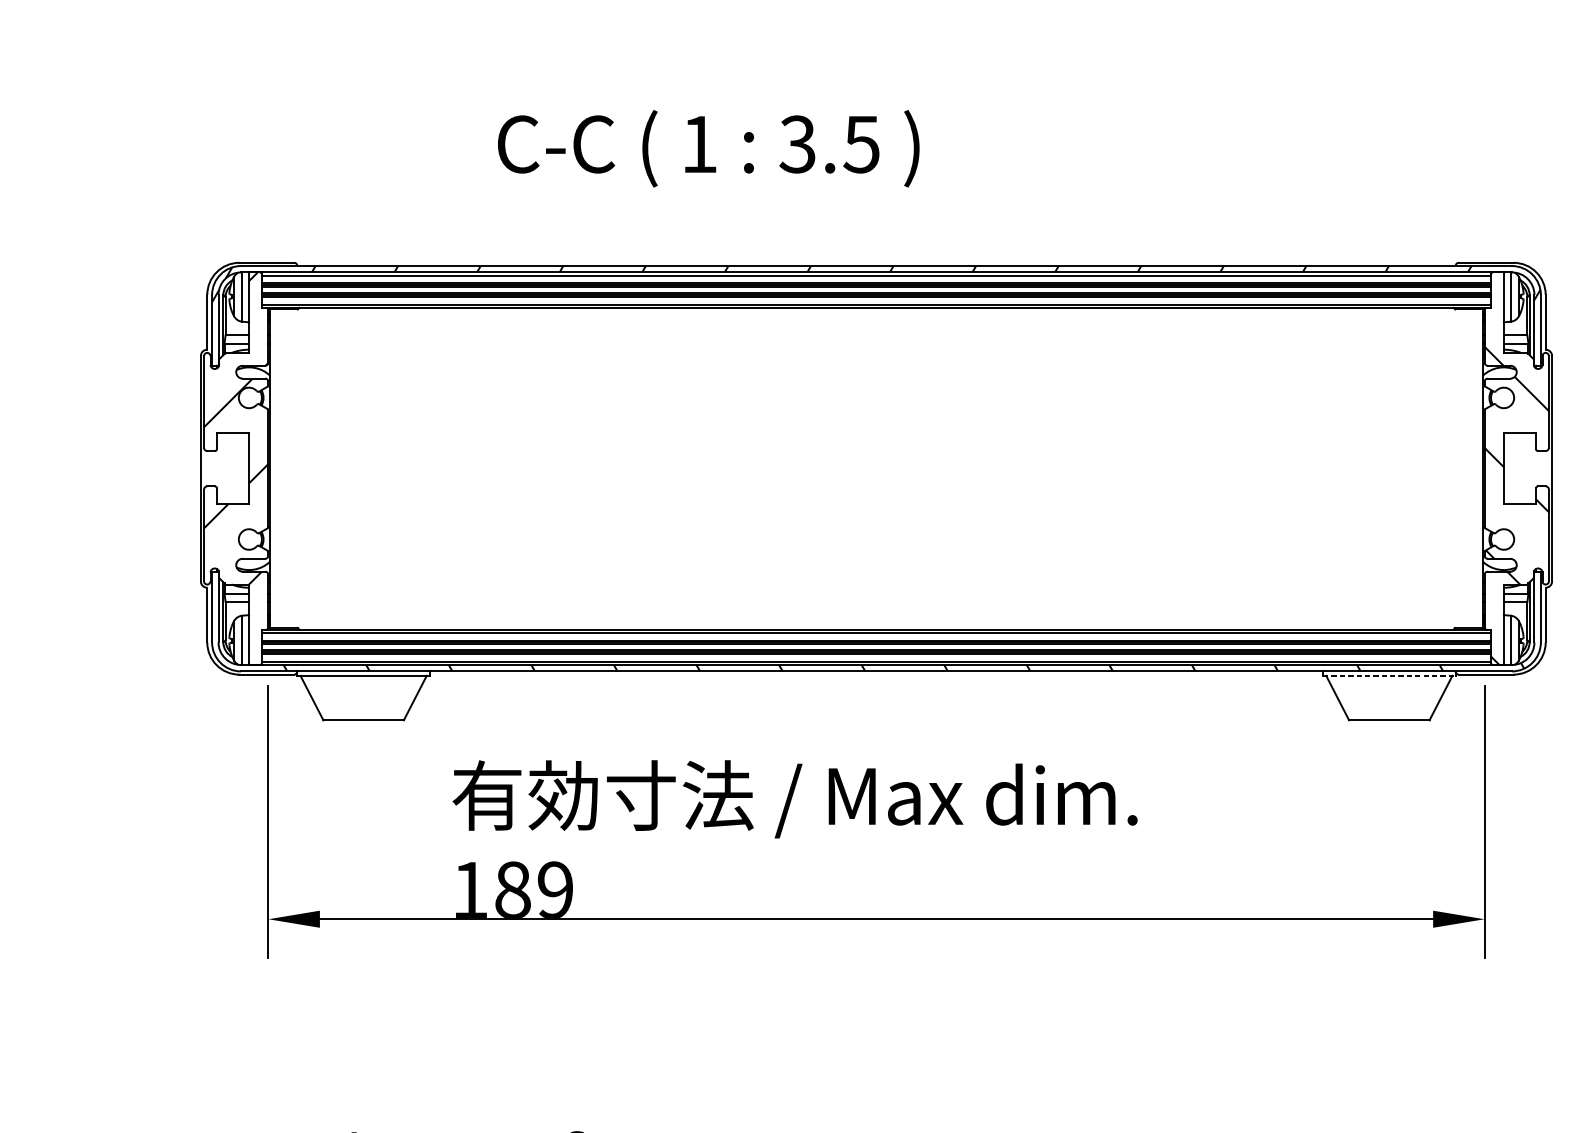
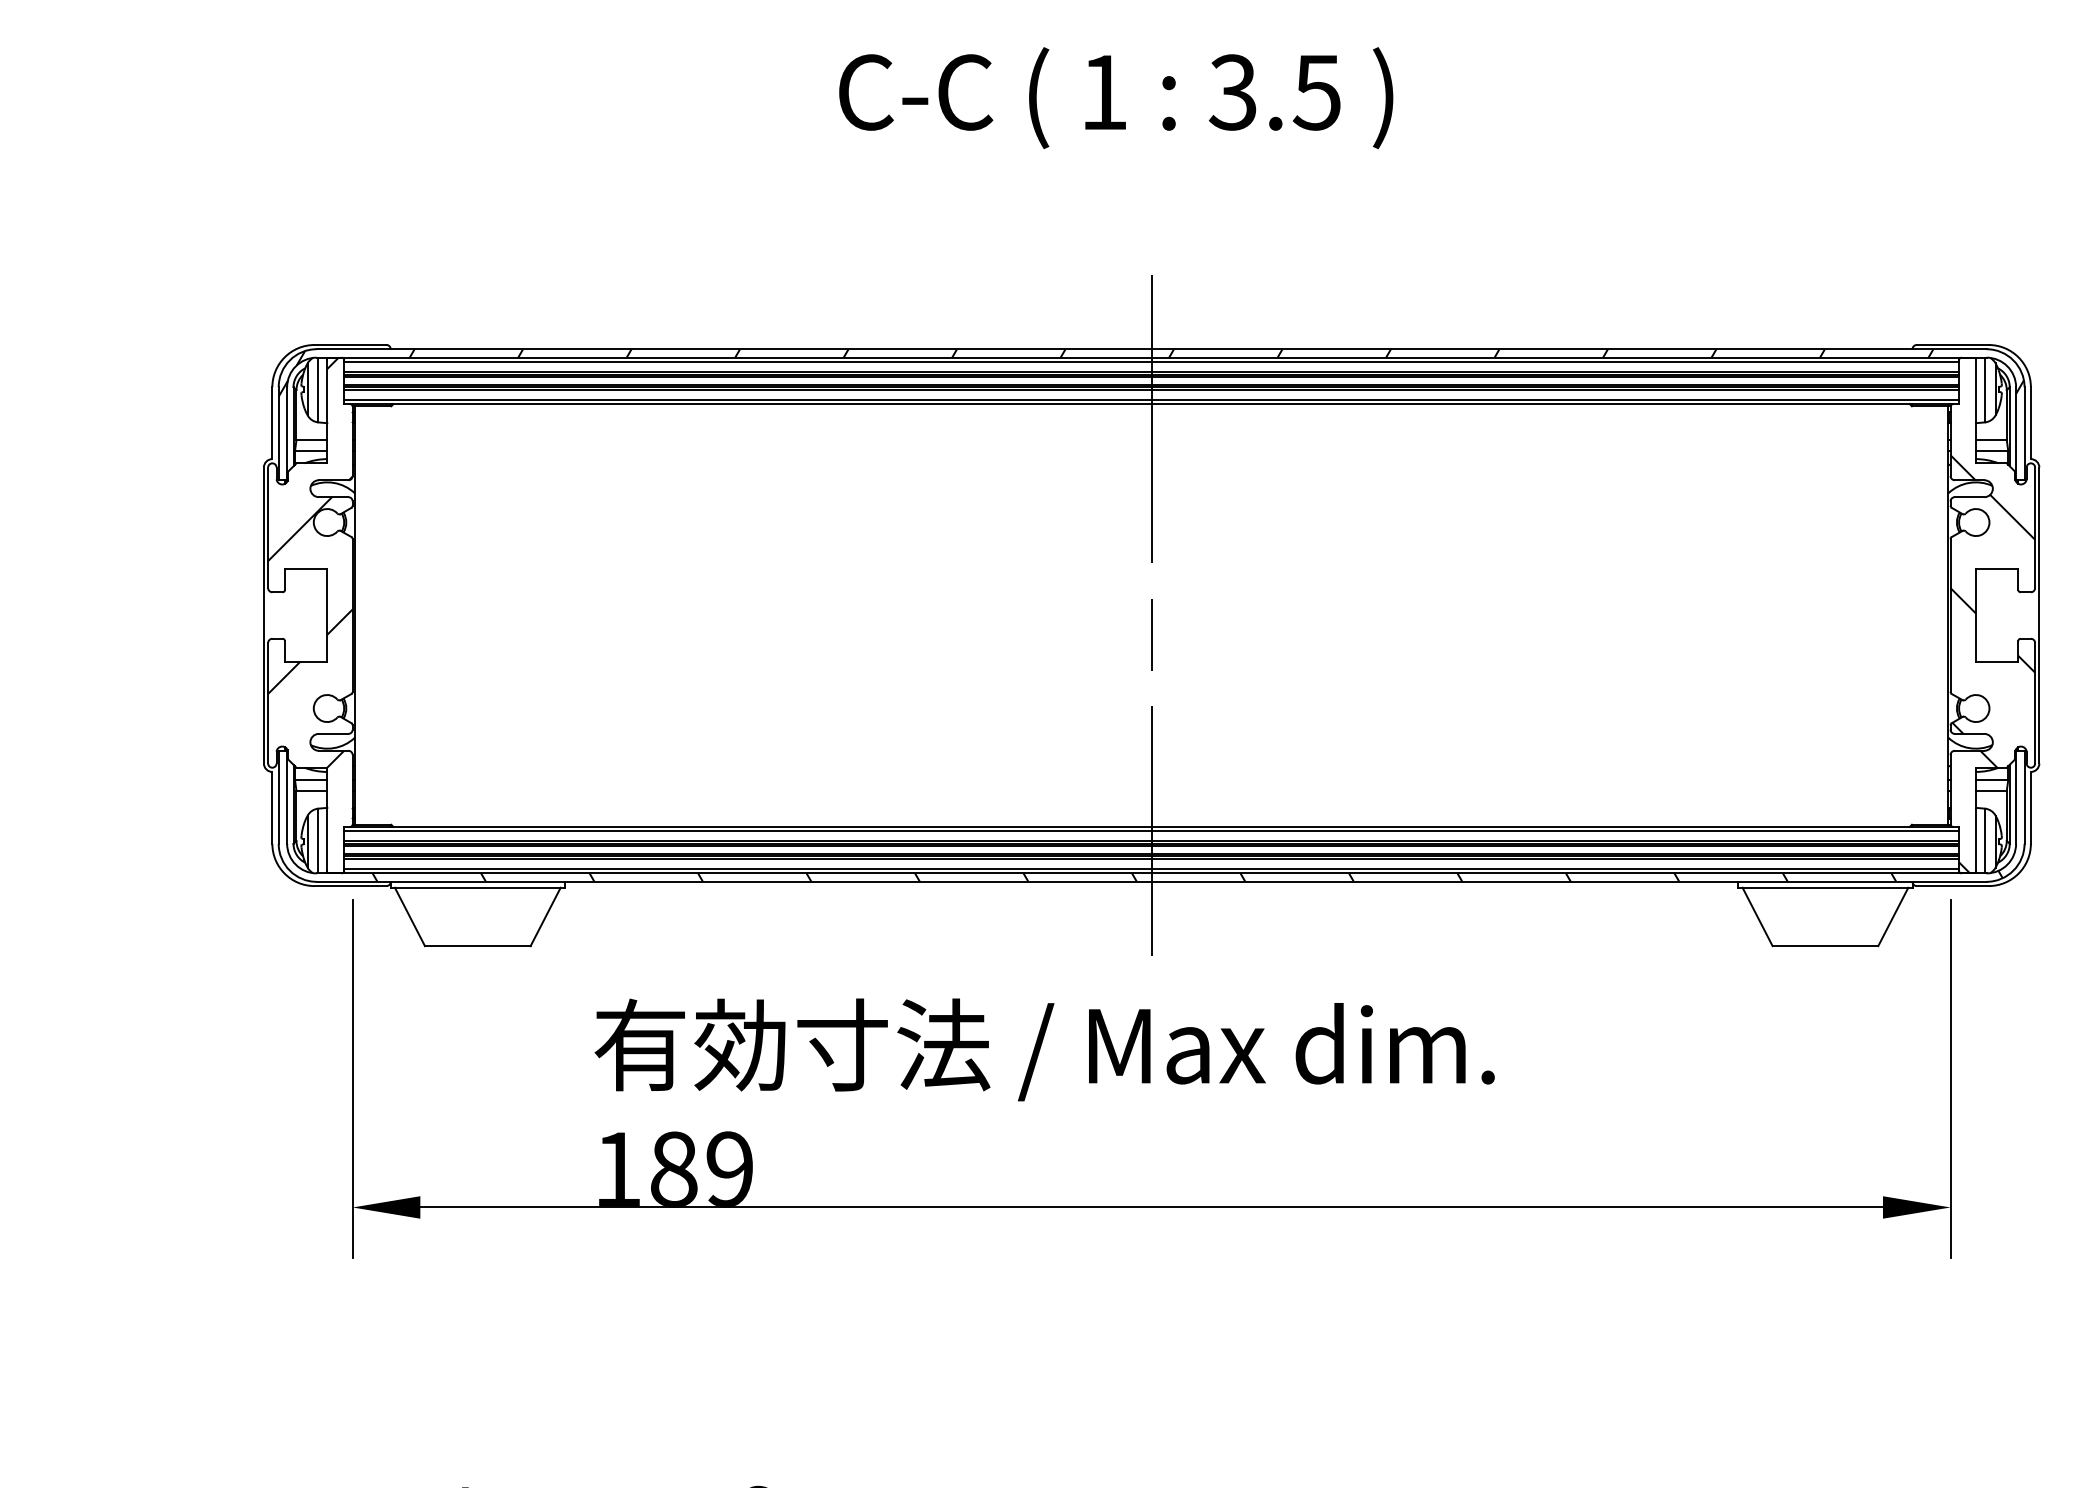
text: (708, 149) -> (1116, 98), moved
line: (876, 468) -> (1151, 615), added
line: (1389, 675) -> (1825, 887), dashed -> solid

